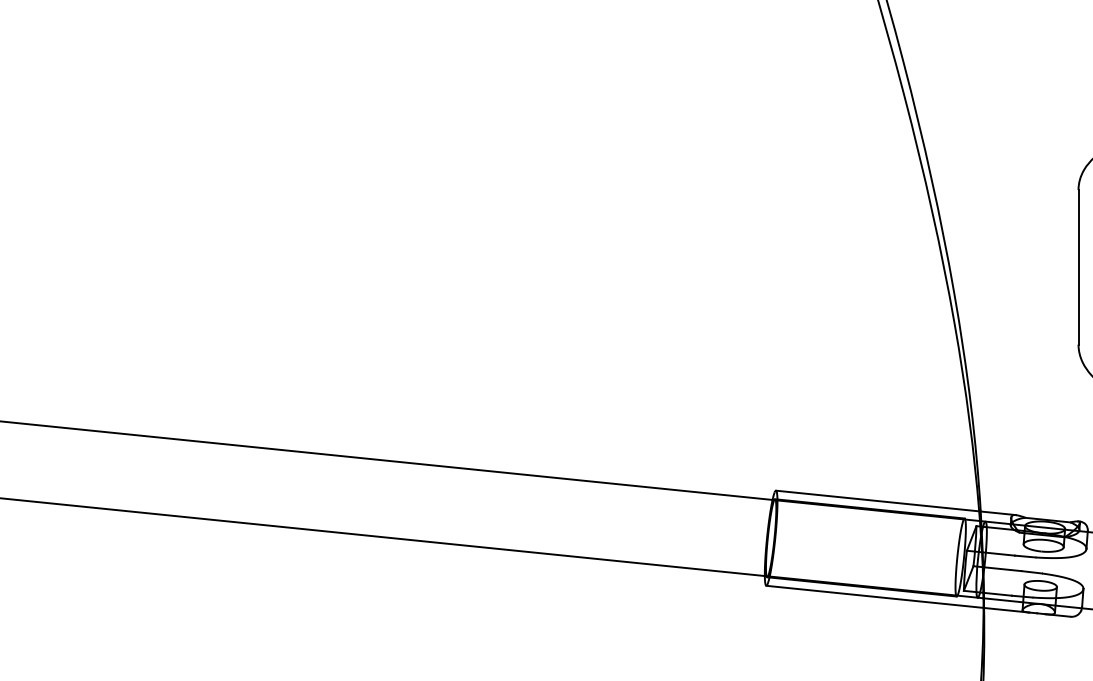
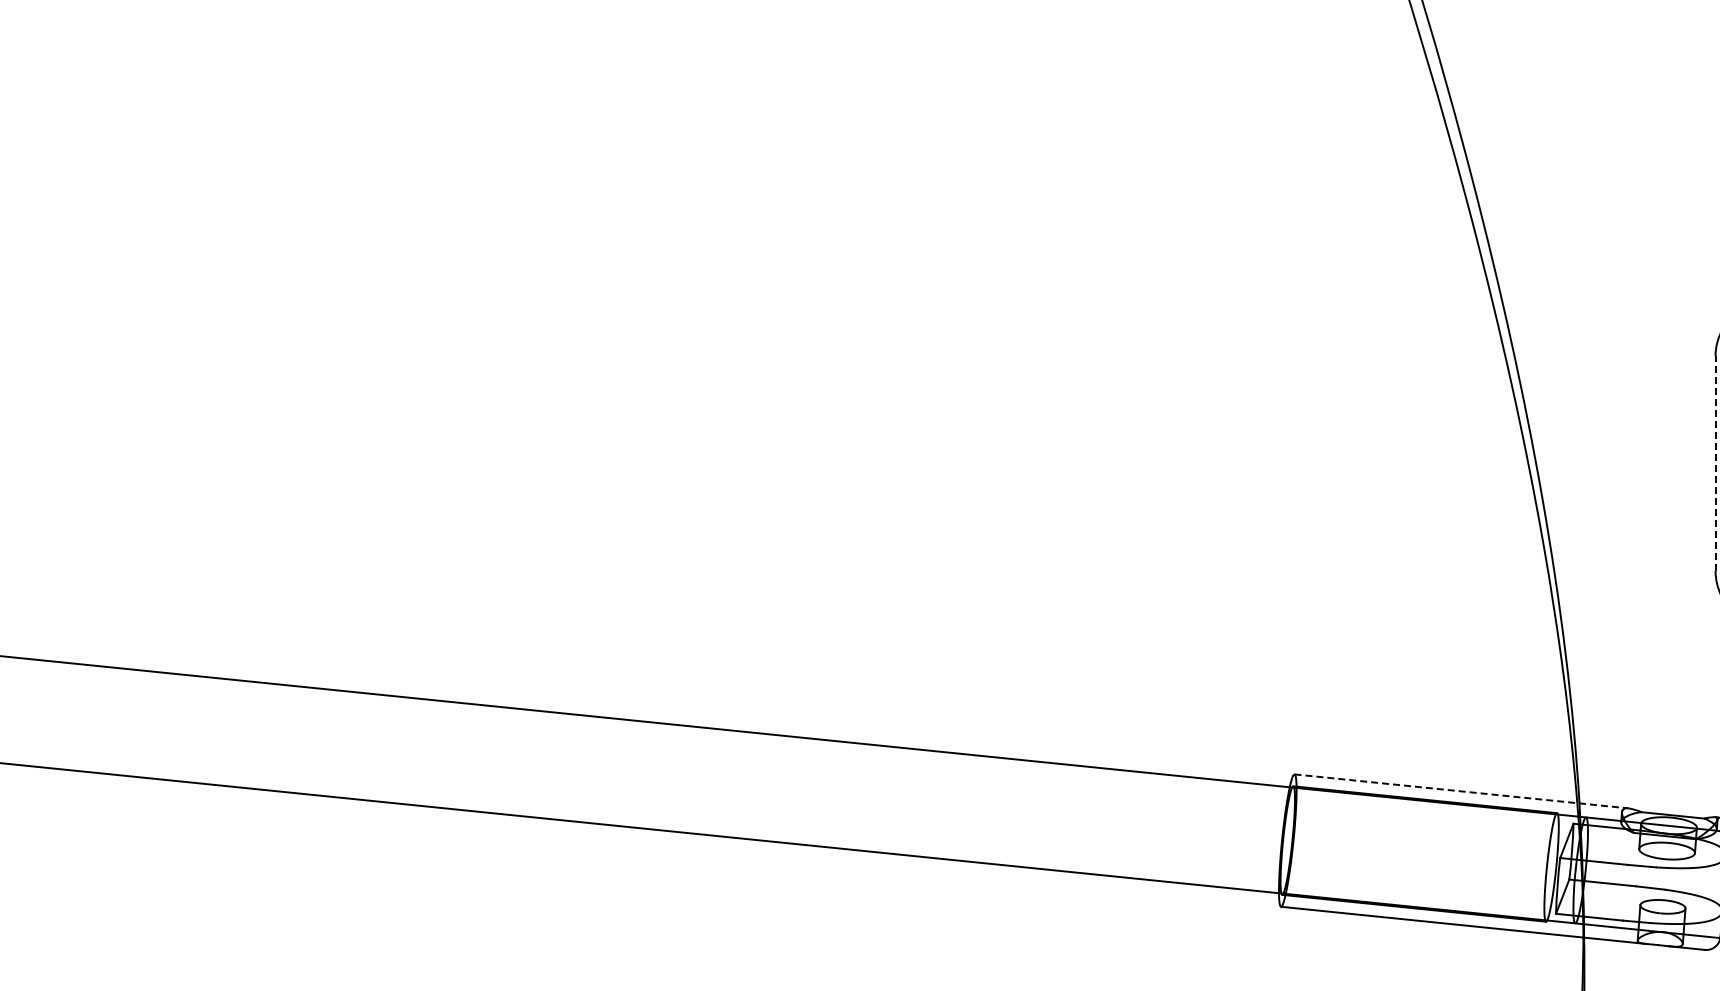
line: (1078, 267) -> (1715, 463), solid -> dashed
line: (895, 502) -> (1461, 791), solid -> dashed

